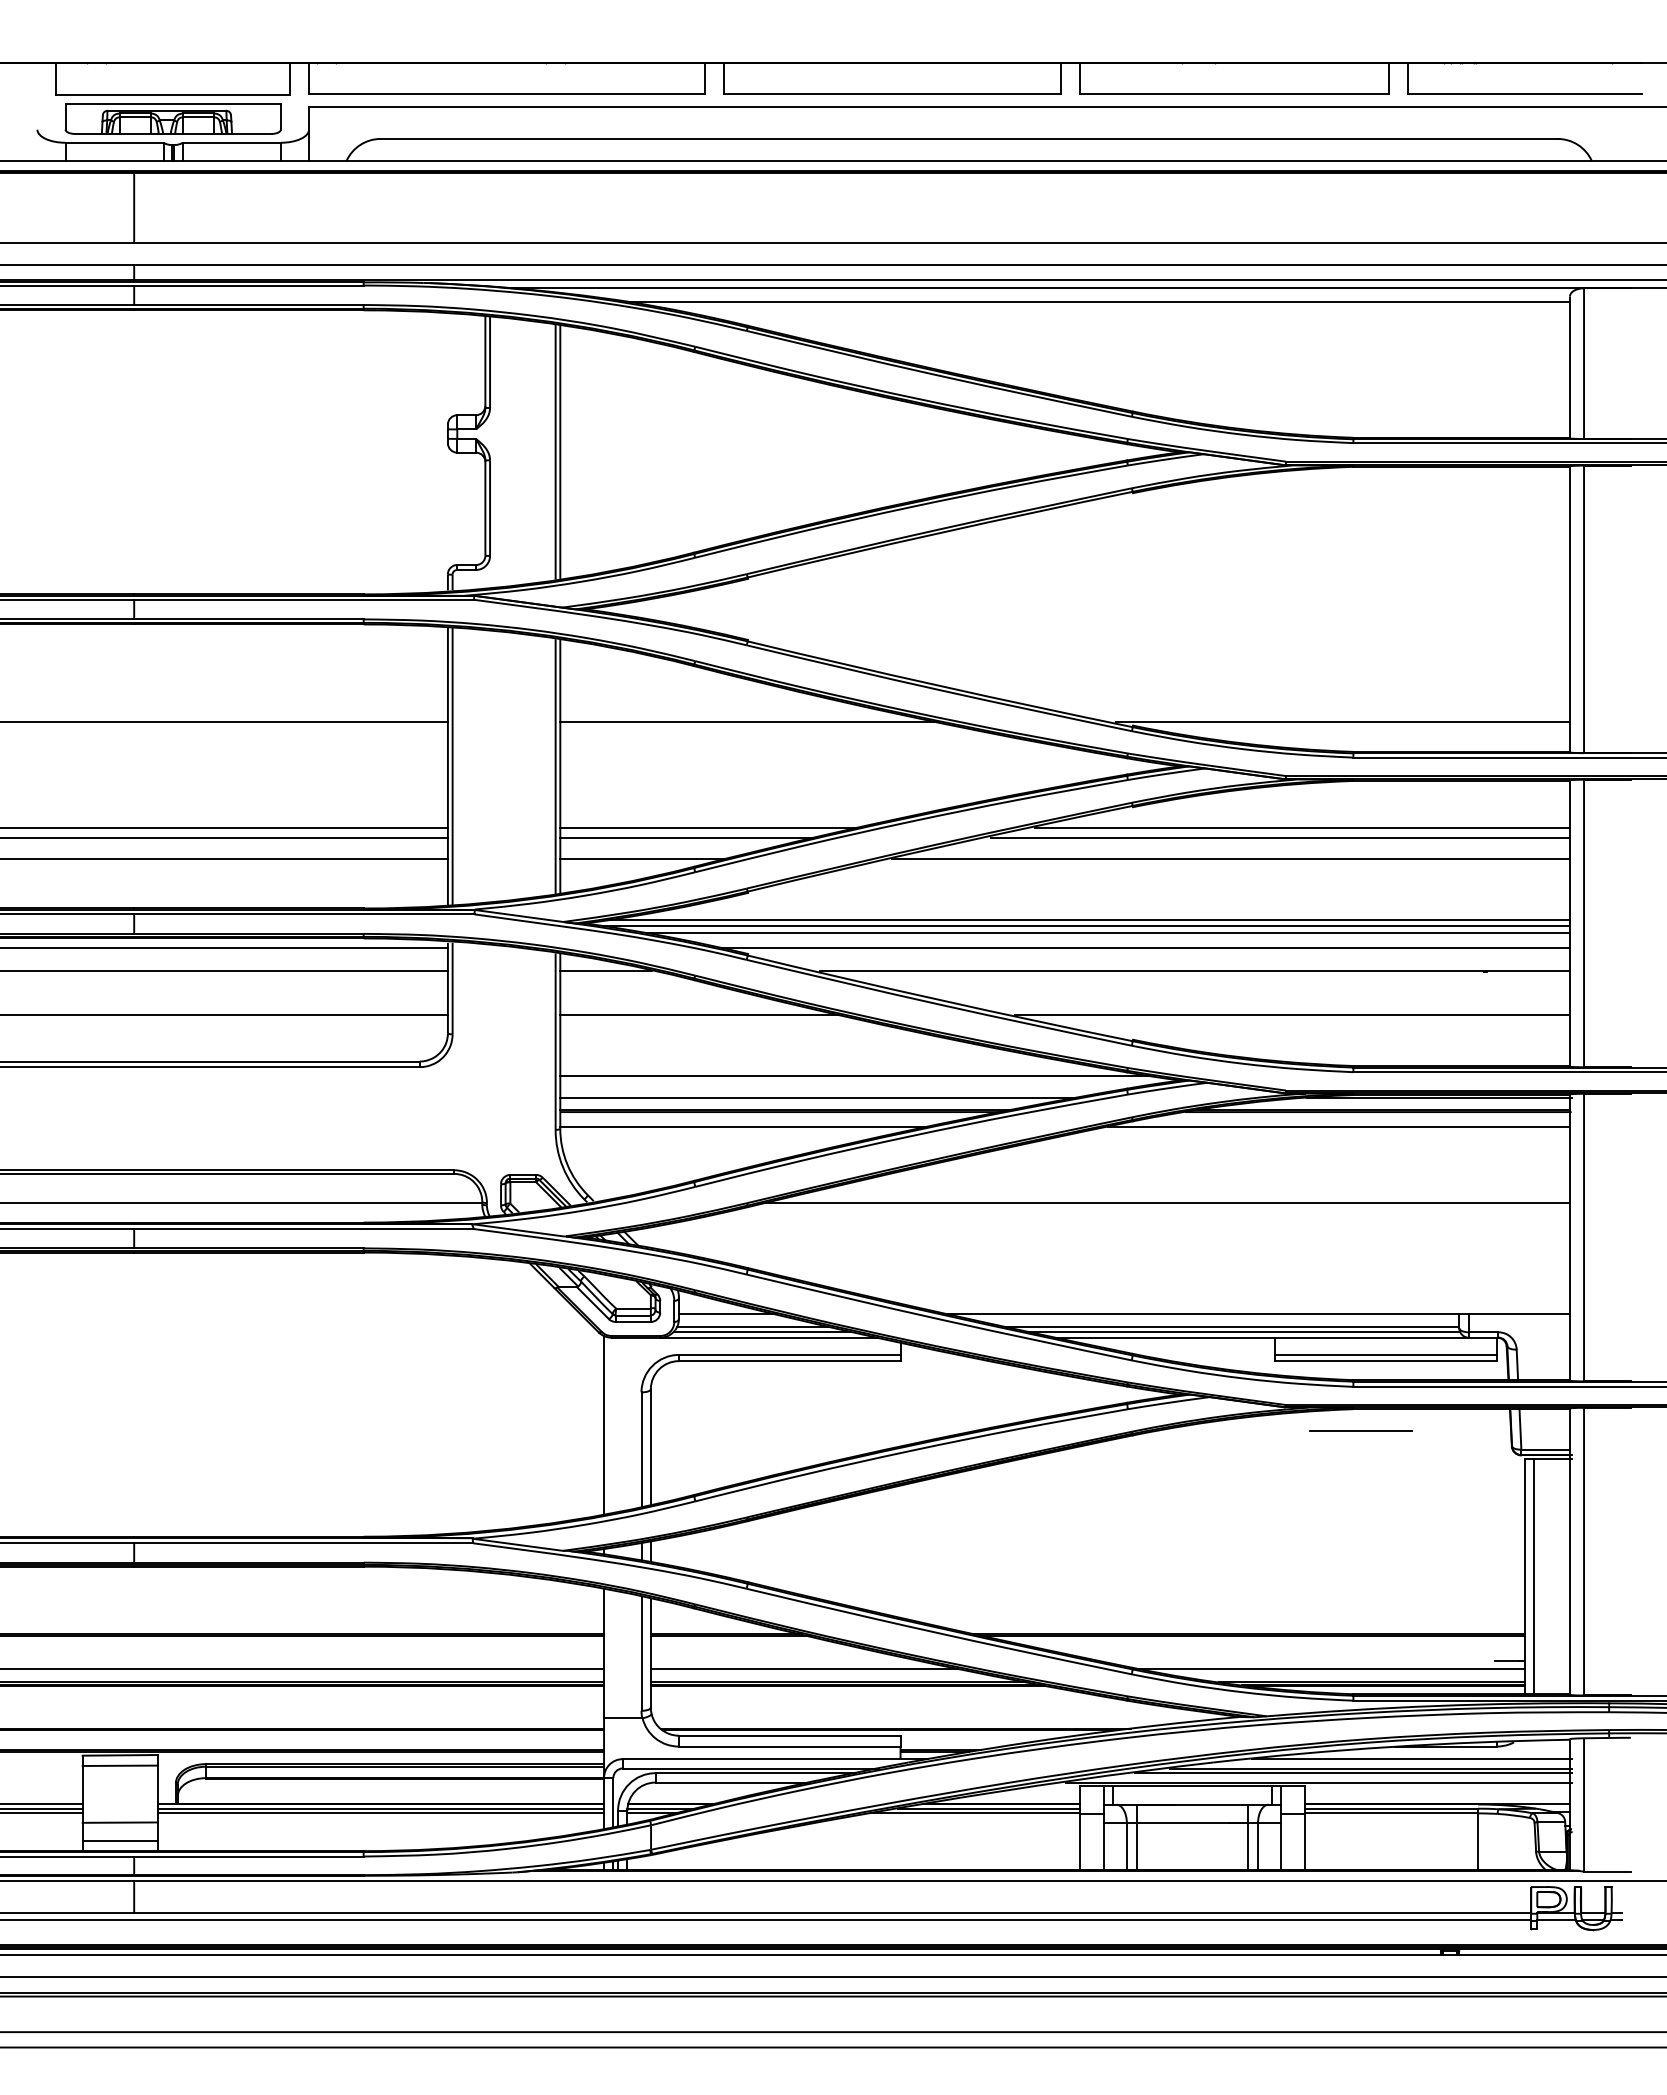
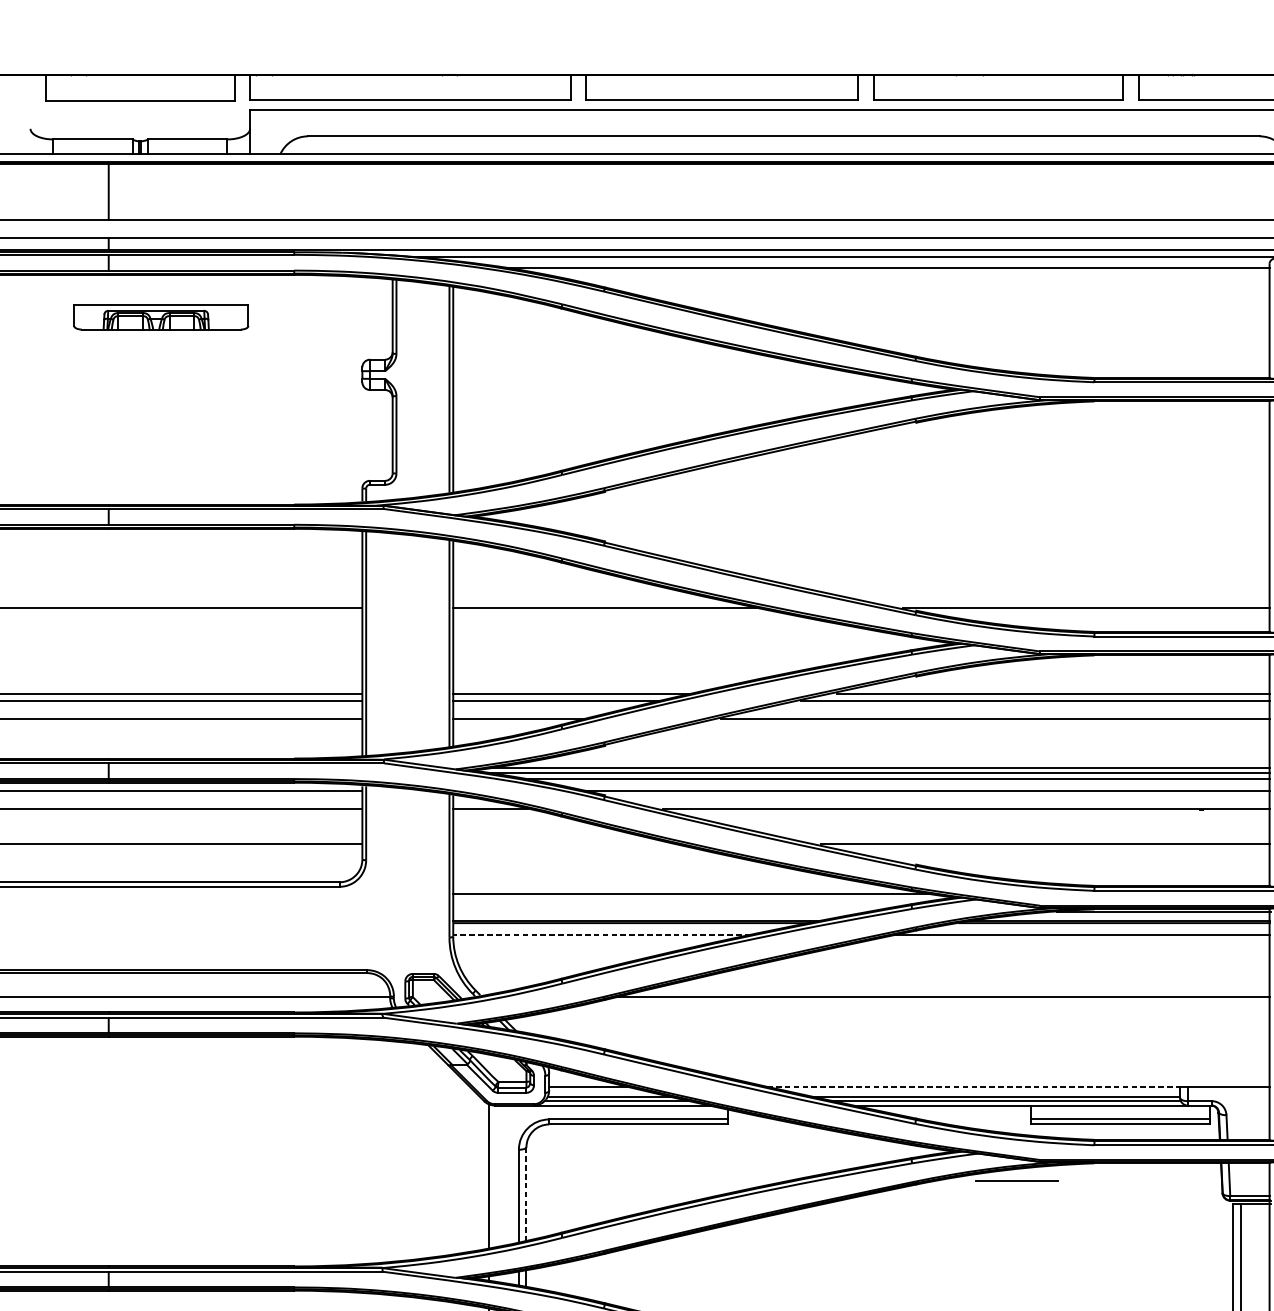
part: (172, 118) -> (160, 317), moved
line: (699, 1014) -> (565, 844), removed
line: (818, 1098) -> (661, 912), removed
line: (744, 1126) -> (602, 934), solid -> dashed
line: (1203, 1314) -> (973, 1086), solid -> dashed
line: (1360, 1430) -> (1016, 1180), moved
line: (650, 1446) -> (526, 1193), solid -> dashed

